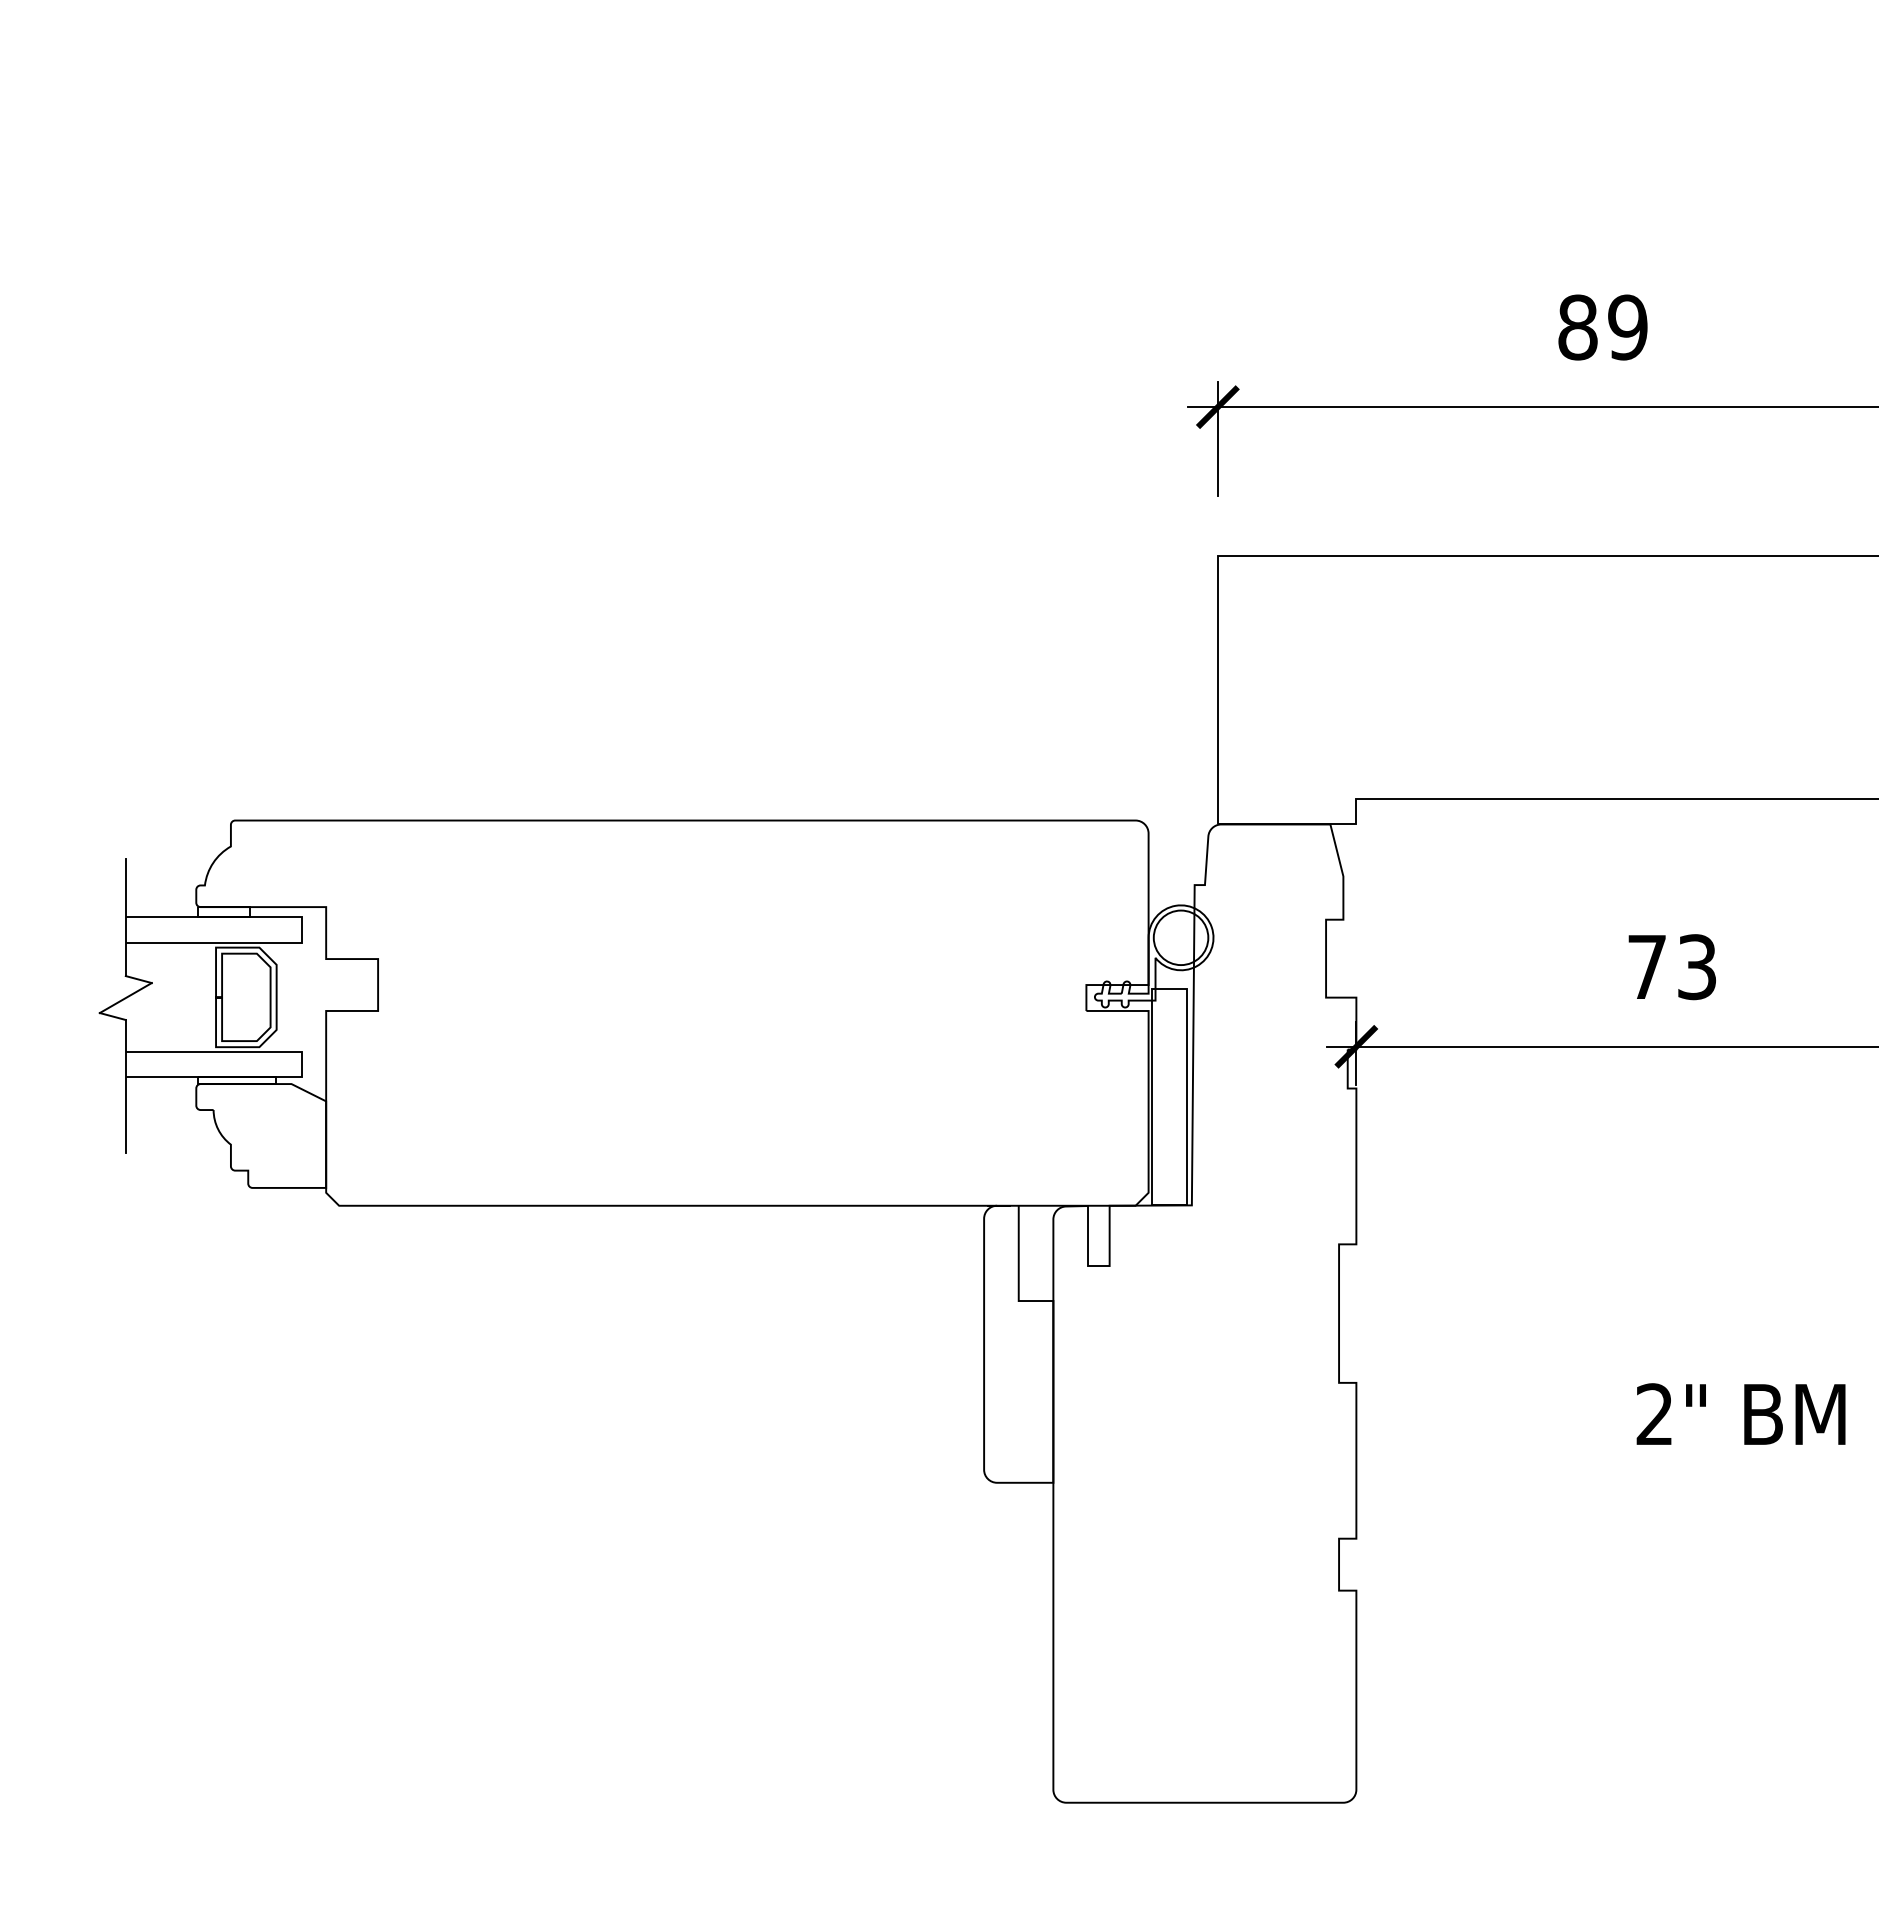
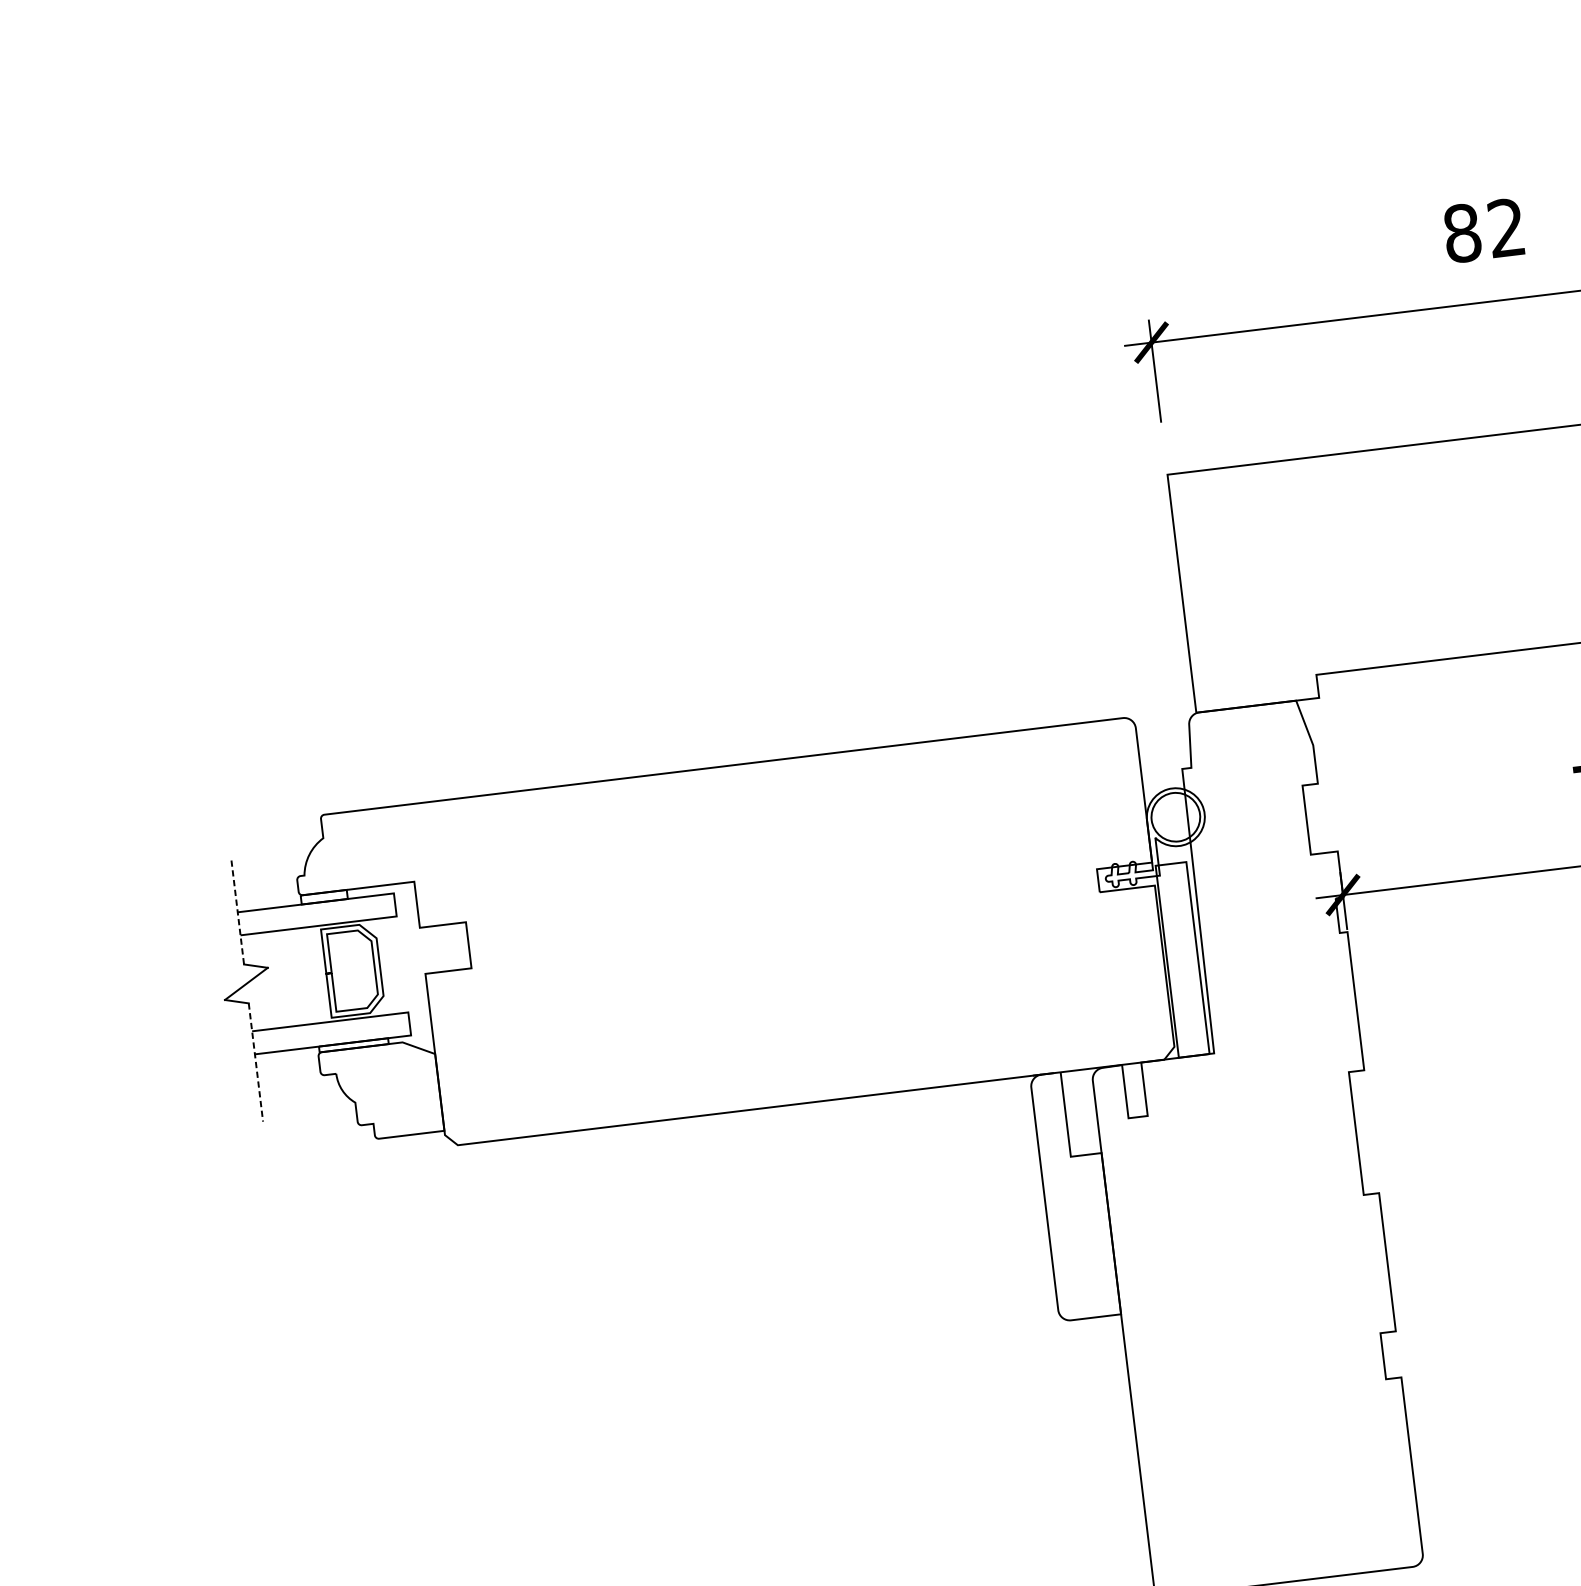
text: (1627, 327) -> (1506, 228), 89 -> 82
line: (125, 917) -> (237, 912), solid -> dashed
line: (125, 1086) -> (255, 1062), solid -> dashed

